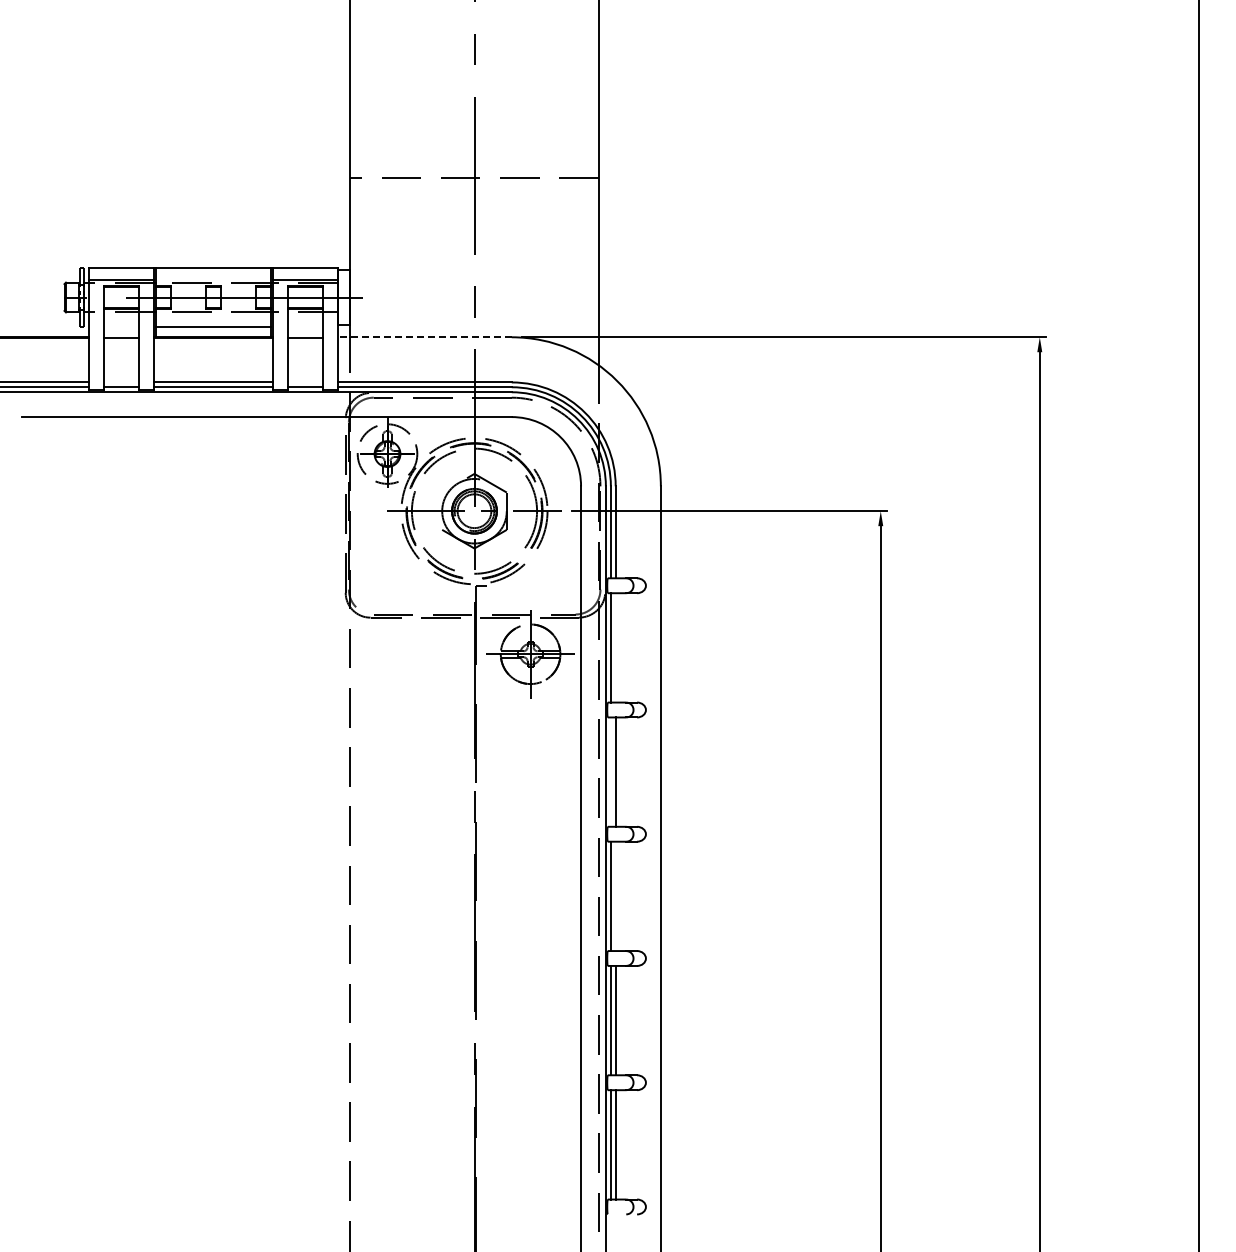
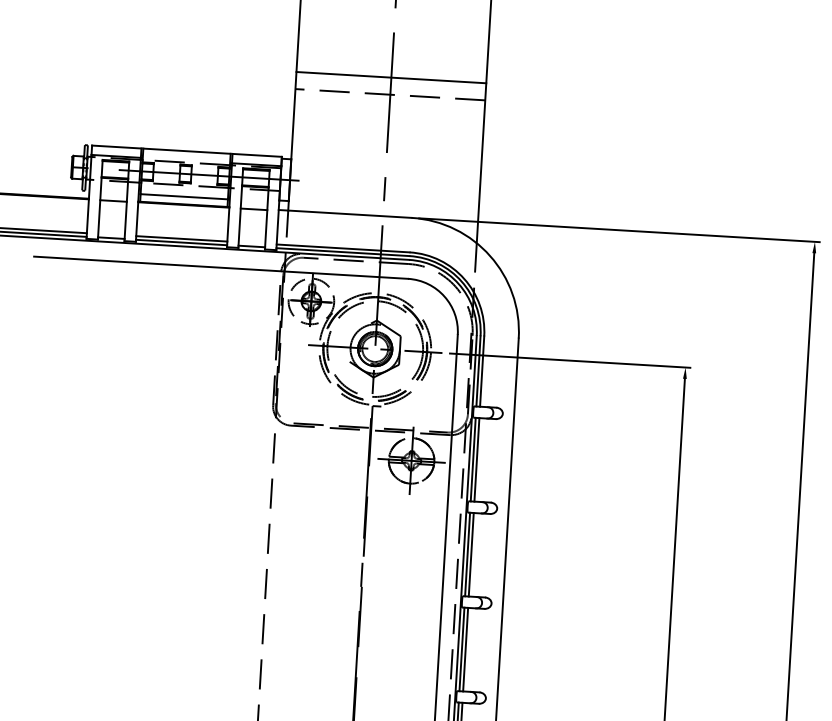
line: (474, 155) -> (391, 77), added
line: (424, 337) -> (344, 214), dashed -> solid
line: (615, 647) -> (476, 459), added
line: (610, 771) -> (467, 554), added
line: (615, 896) -> (465, 649), added

